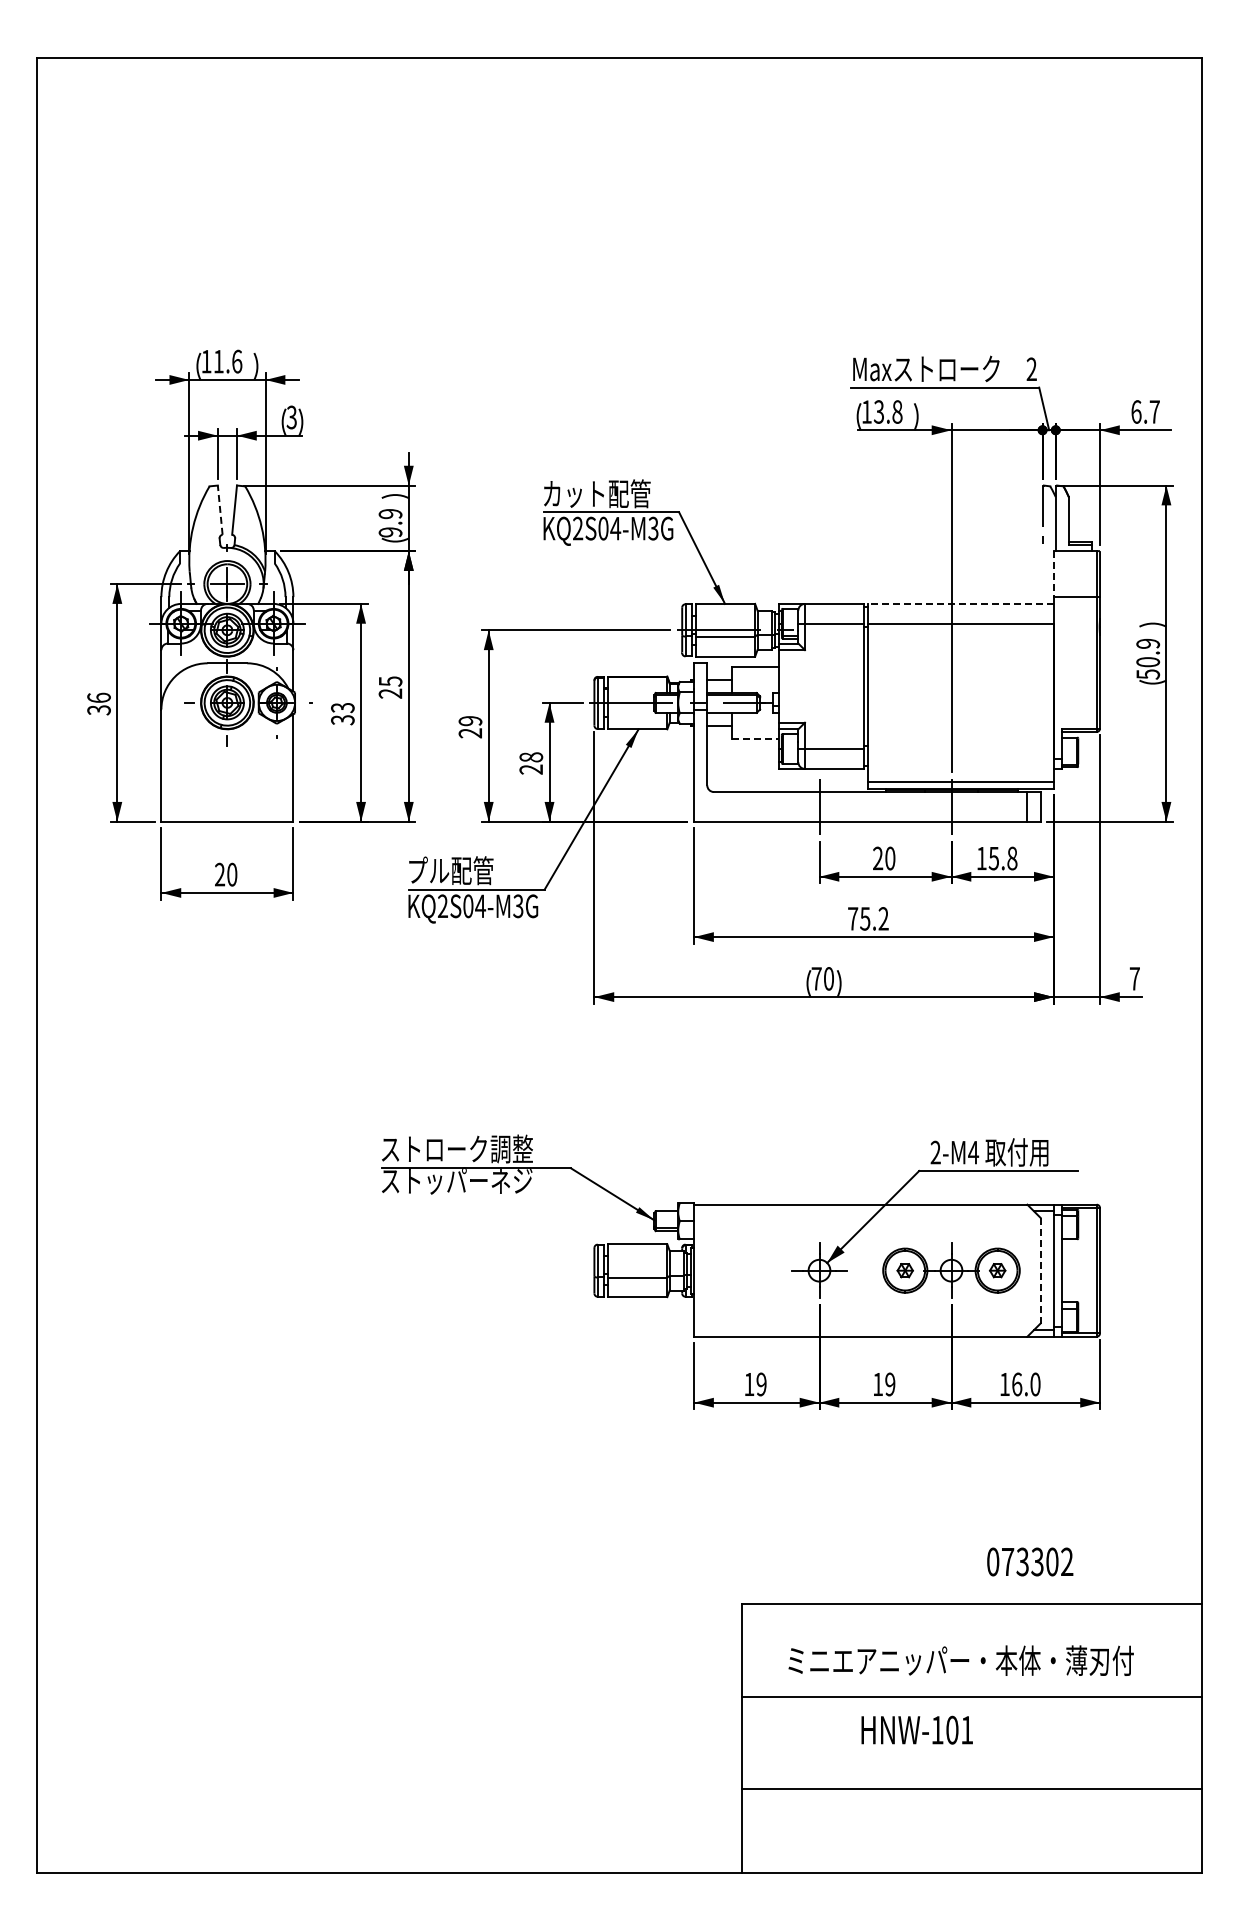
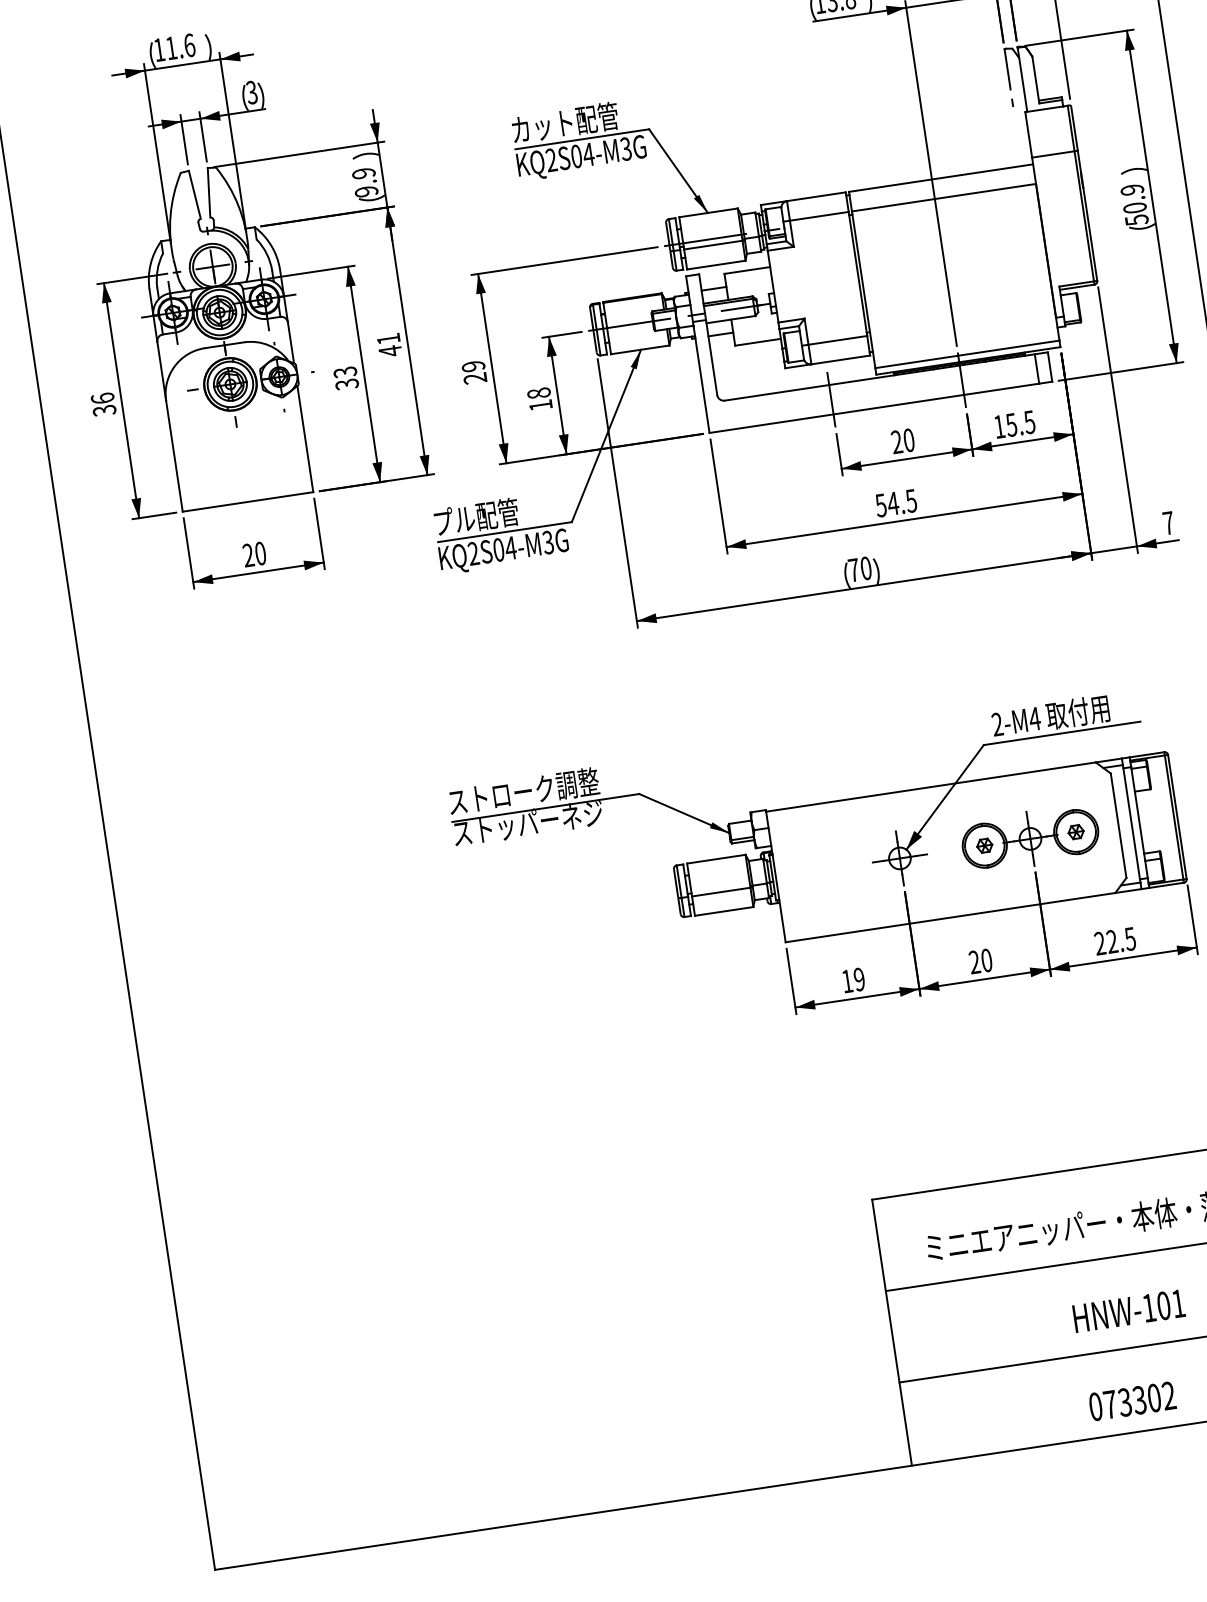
line: (220, 510) -> (195, 195), dashed -> solid
line: (1053, 574) -> (1028, 135), dashed -> solid
line: (960, 603) -> (940, 177), dashed -> solid
text: (390, 687) -> (389, 345), 25 -> 41
line: (755, 739) -> (758, 342), dashed -> solid
text: (530, 769) -> (540, 405), 28 -> 18
text: (1012, 858) -> (1029, 422), 15.8 -> 15.5
text: (867, 918) -> (895, 503), 75.2 -> 54.5
line: (1040, 1270) -> (1118, 825), dashed -> solid
text: (884, 1384) -> (981, 961), 19 -> 20
text: (1019, 1384) -> (1114, 941), 16.0 -> 22.5
text: (1030, 1561) -> (1132, 1400), moved
text: (916, 1729) -> (1128, 1310), moved

